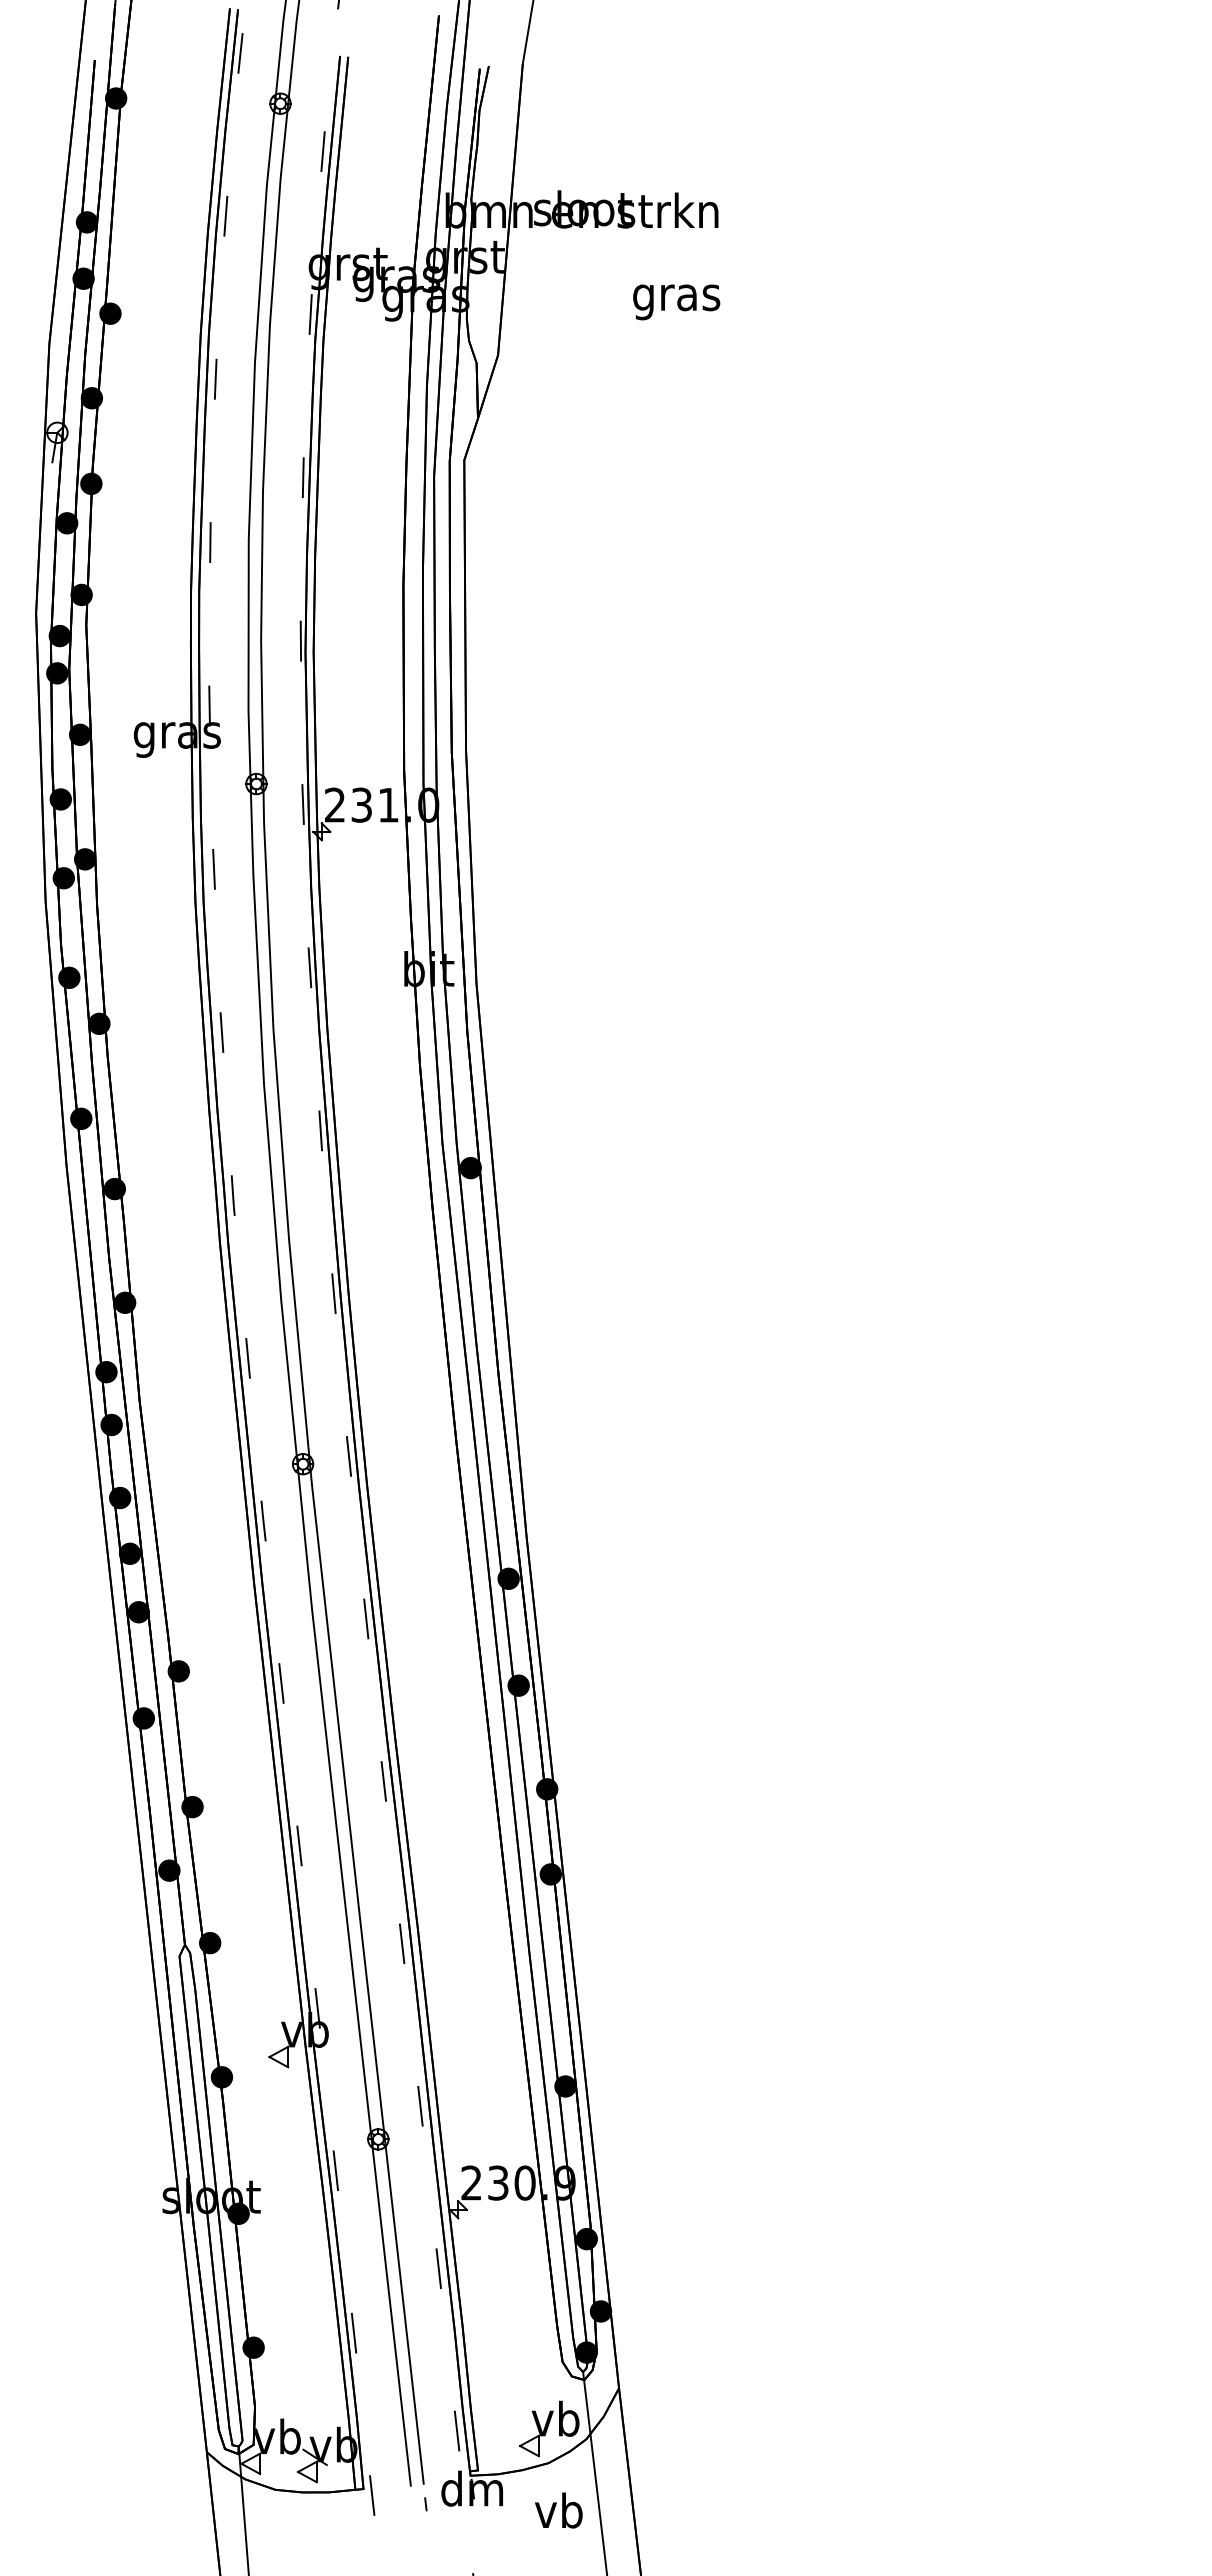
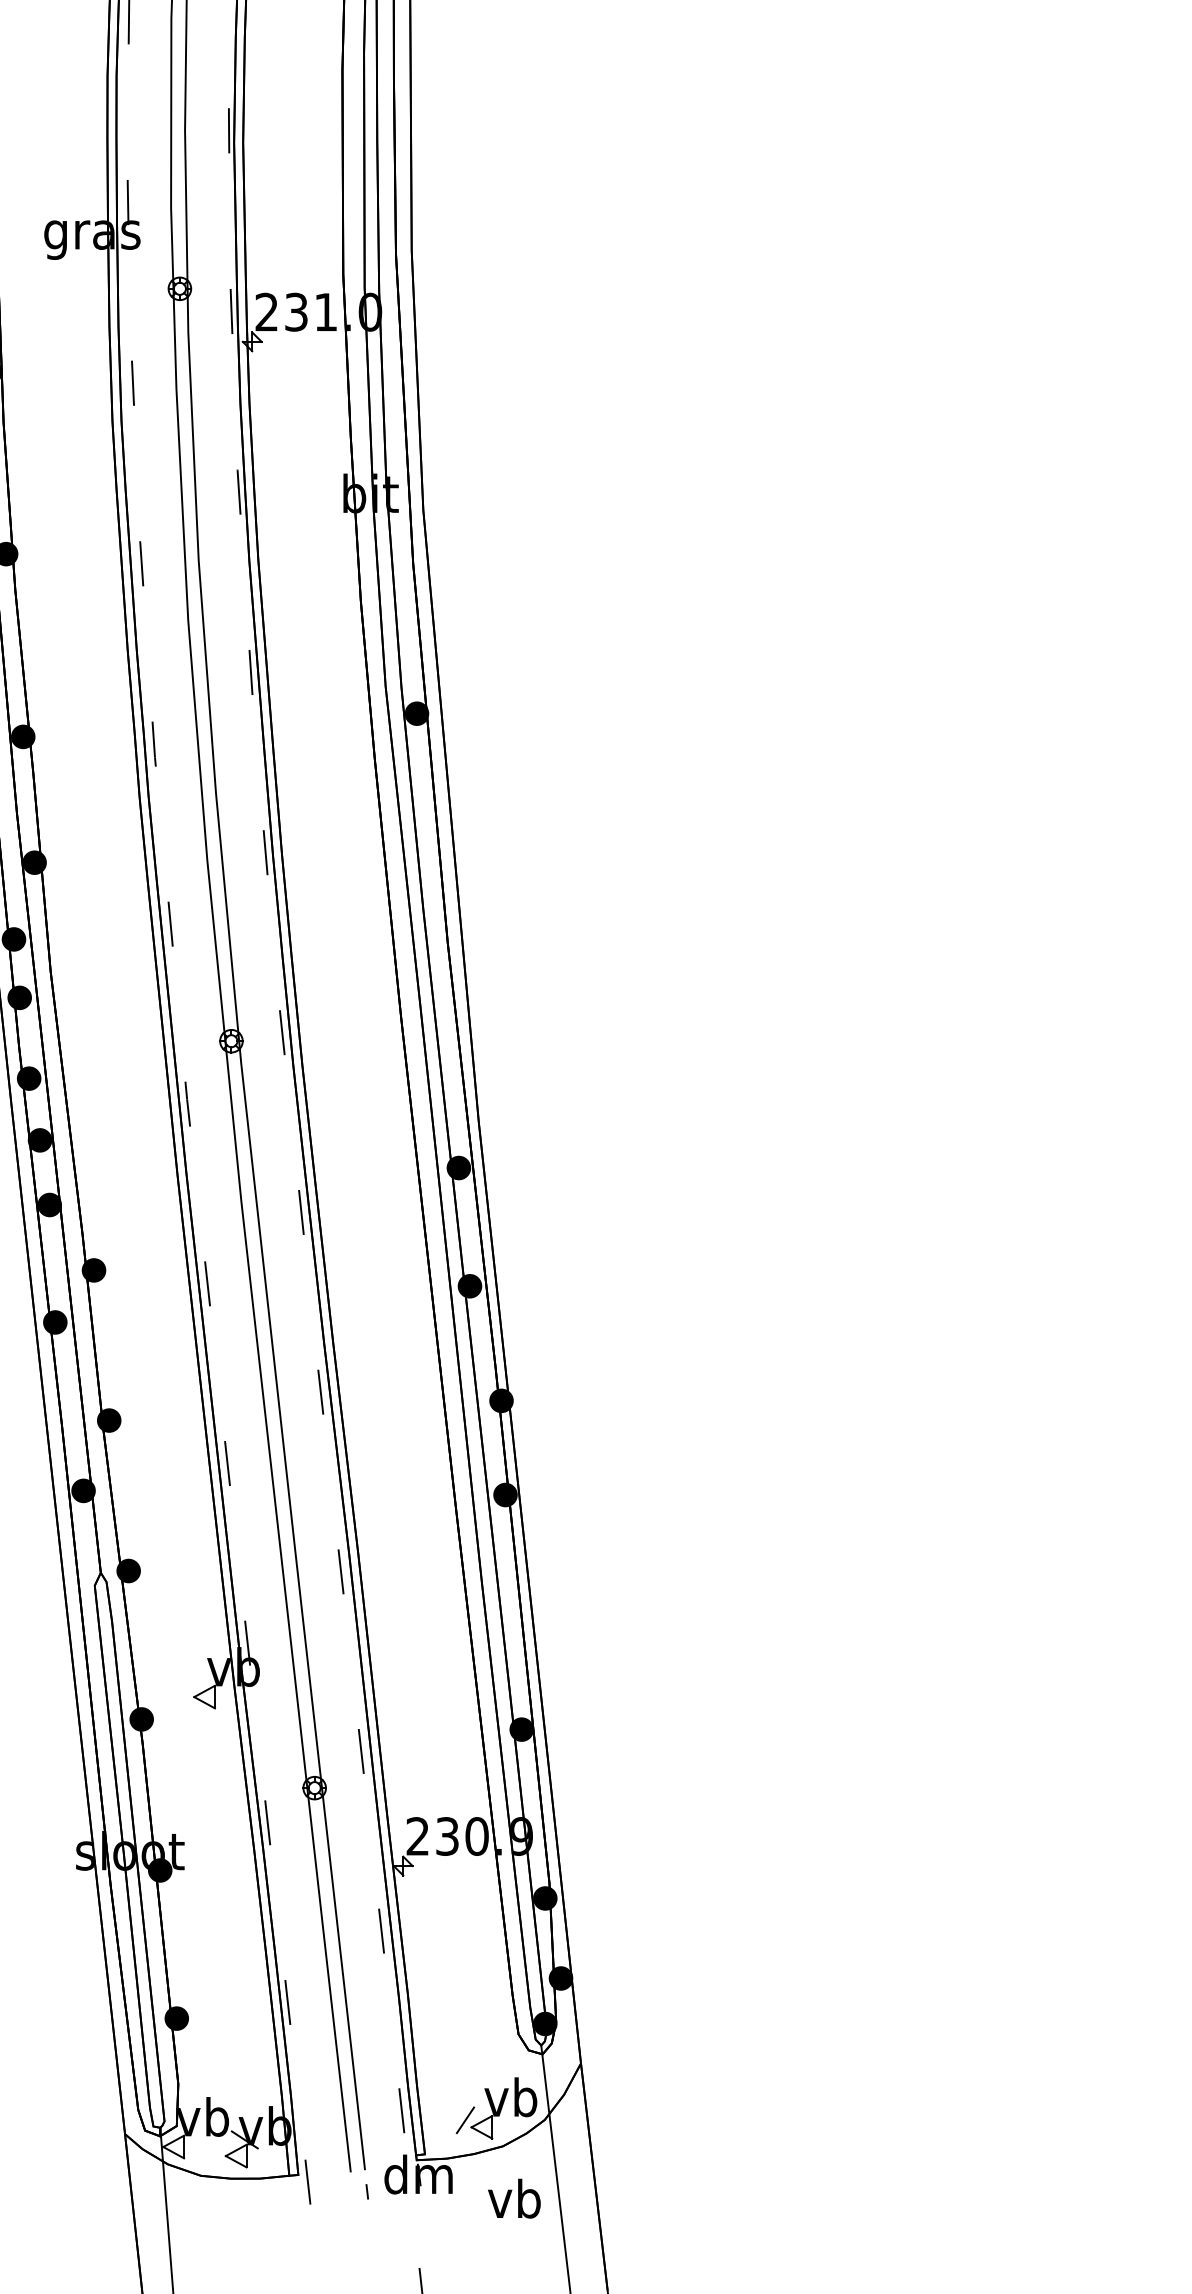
line: (514, 2439) -> (465, 2120), added

